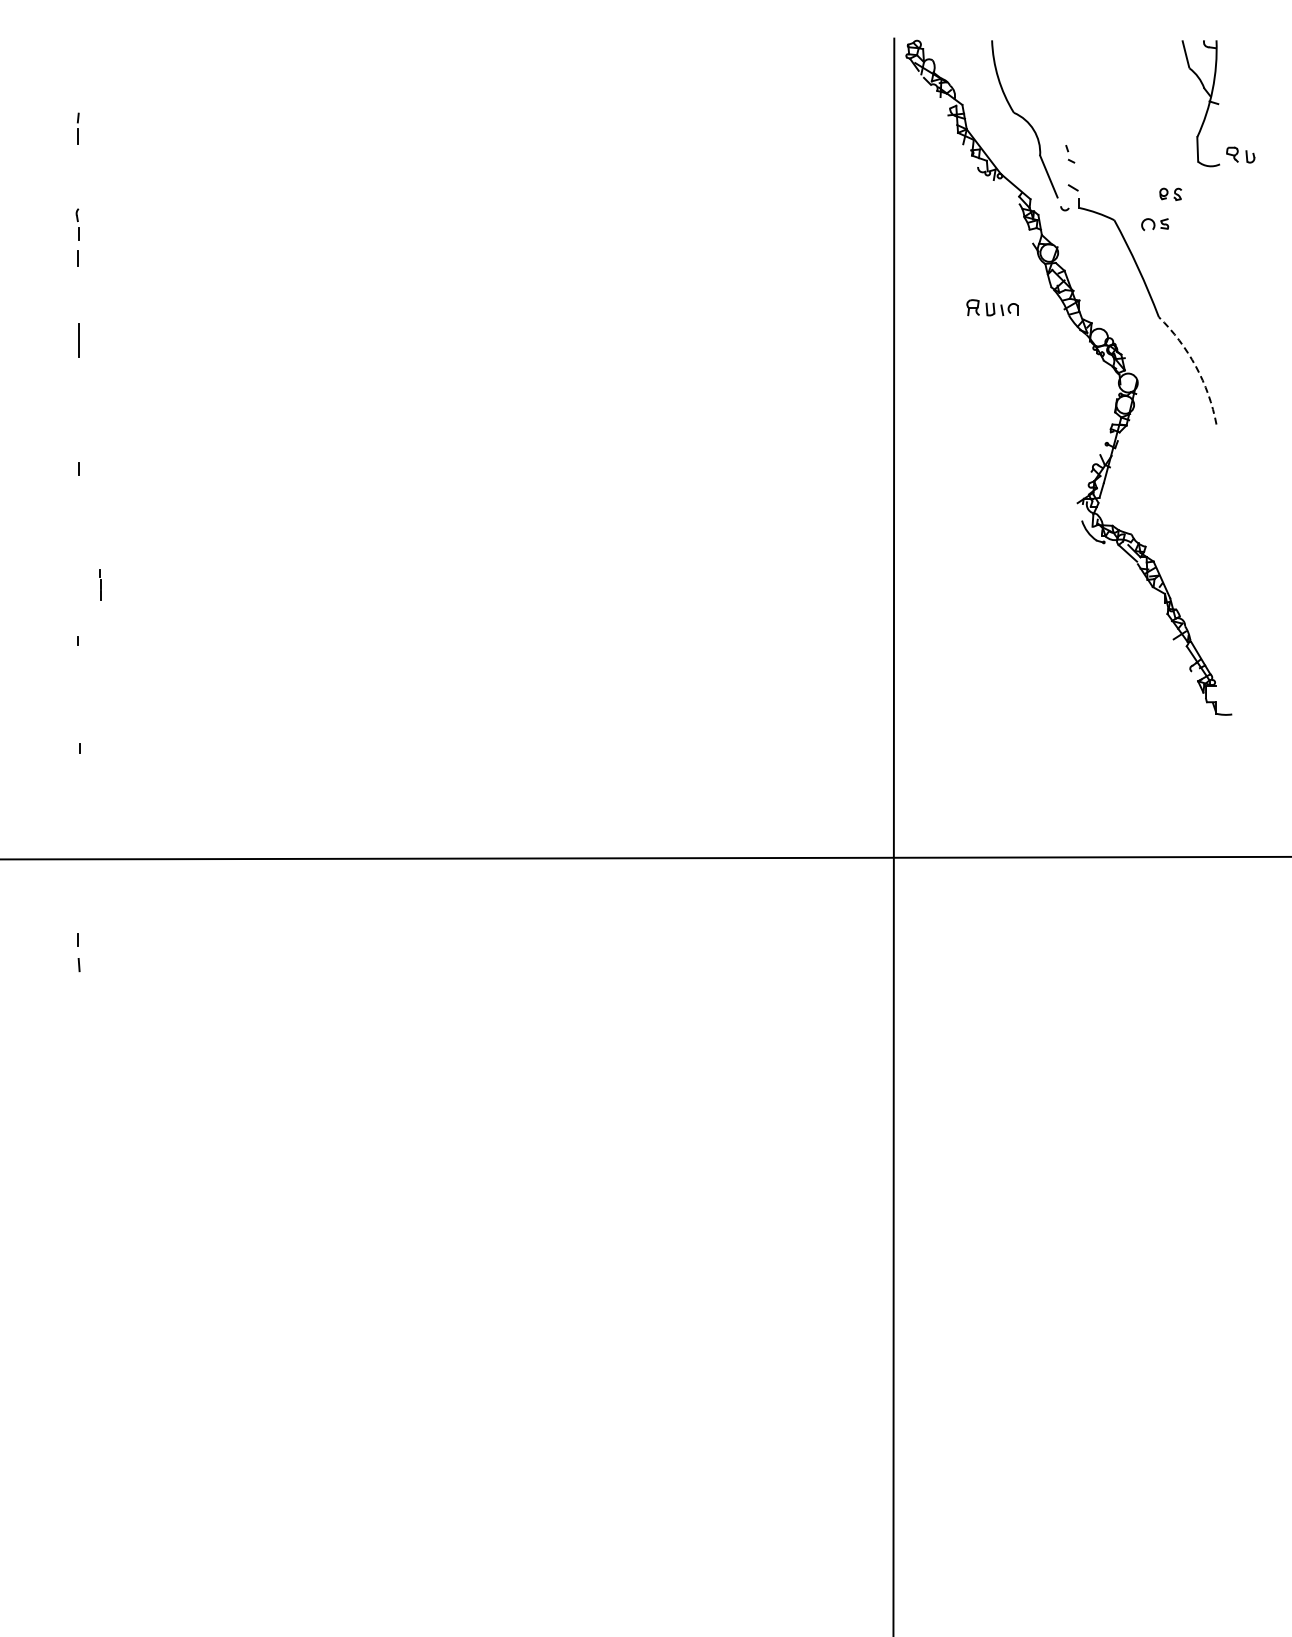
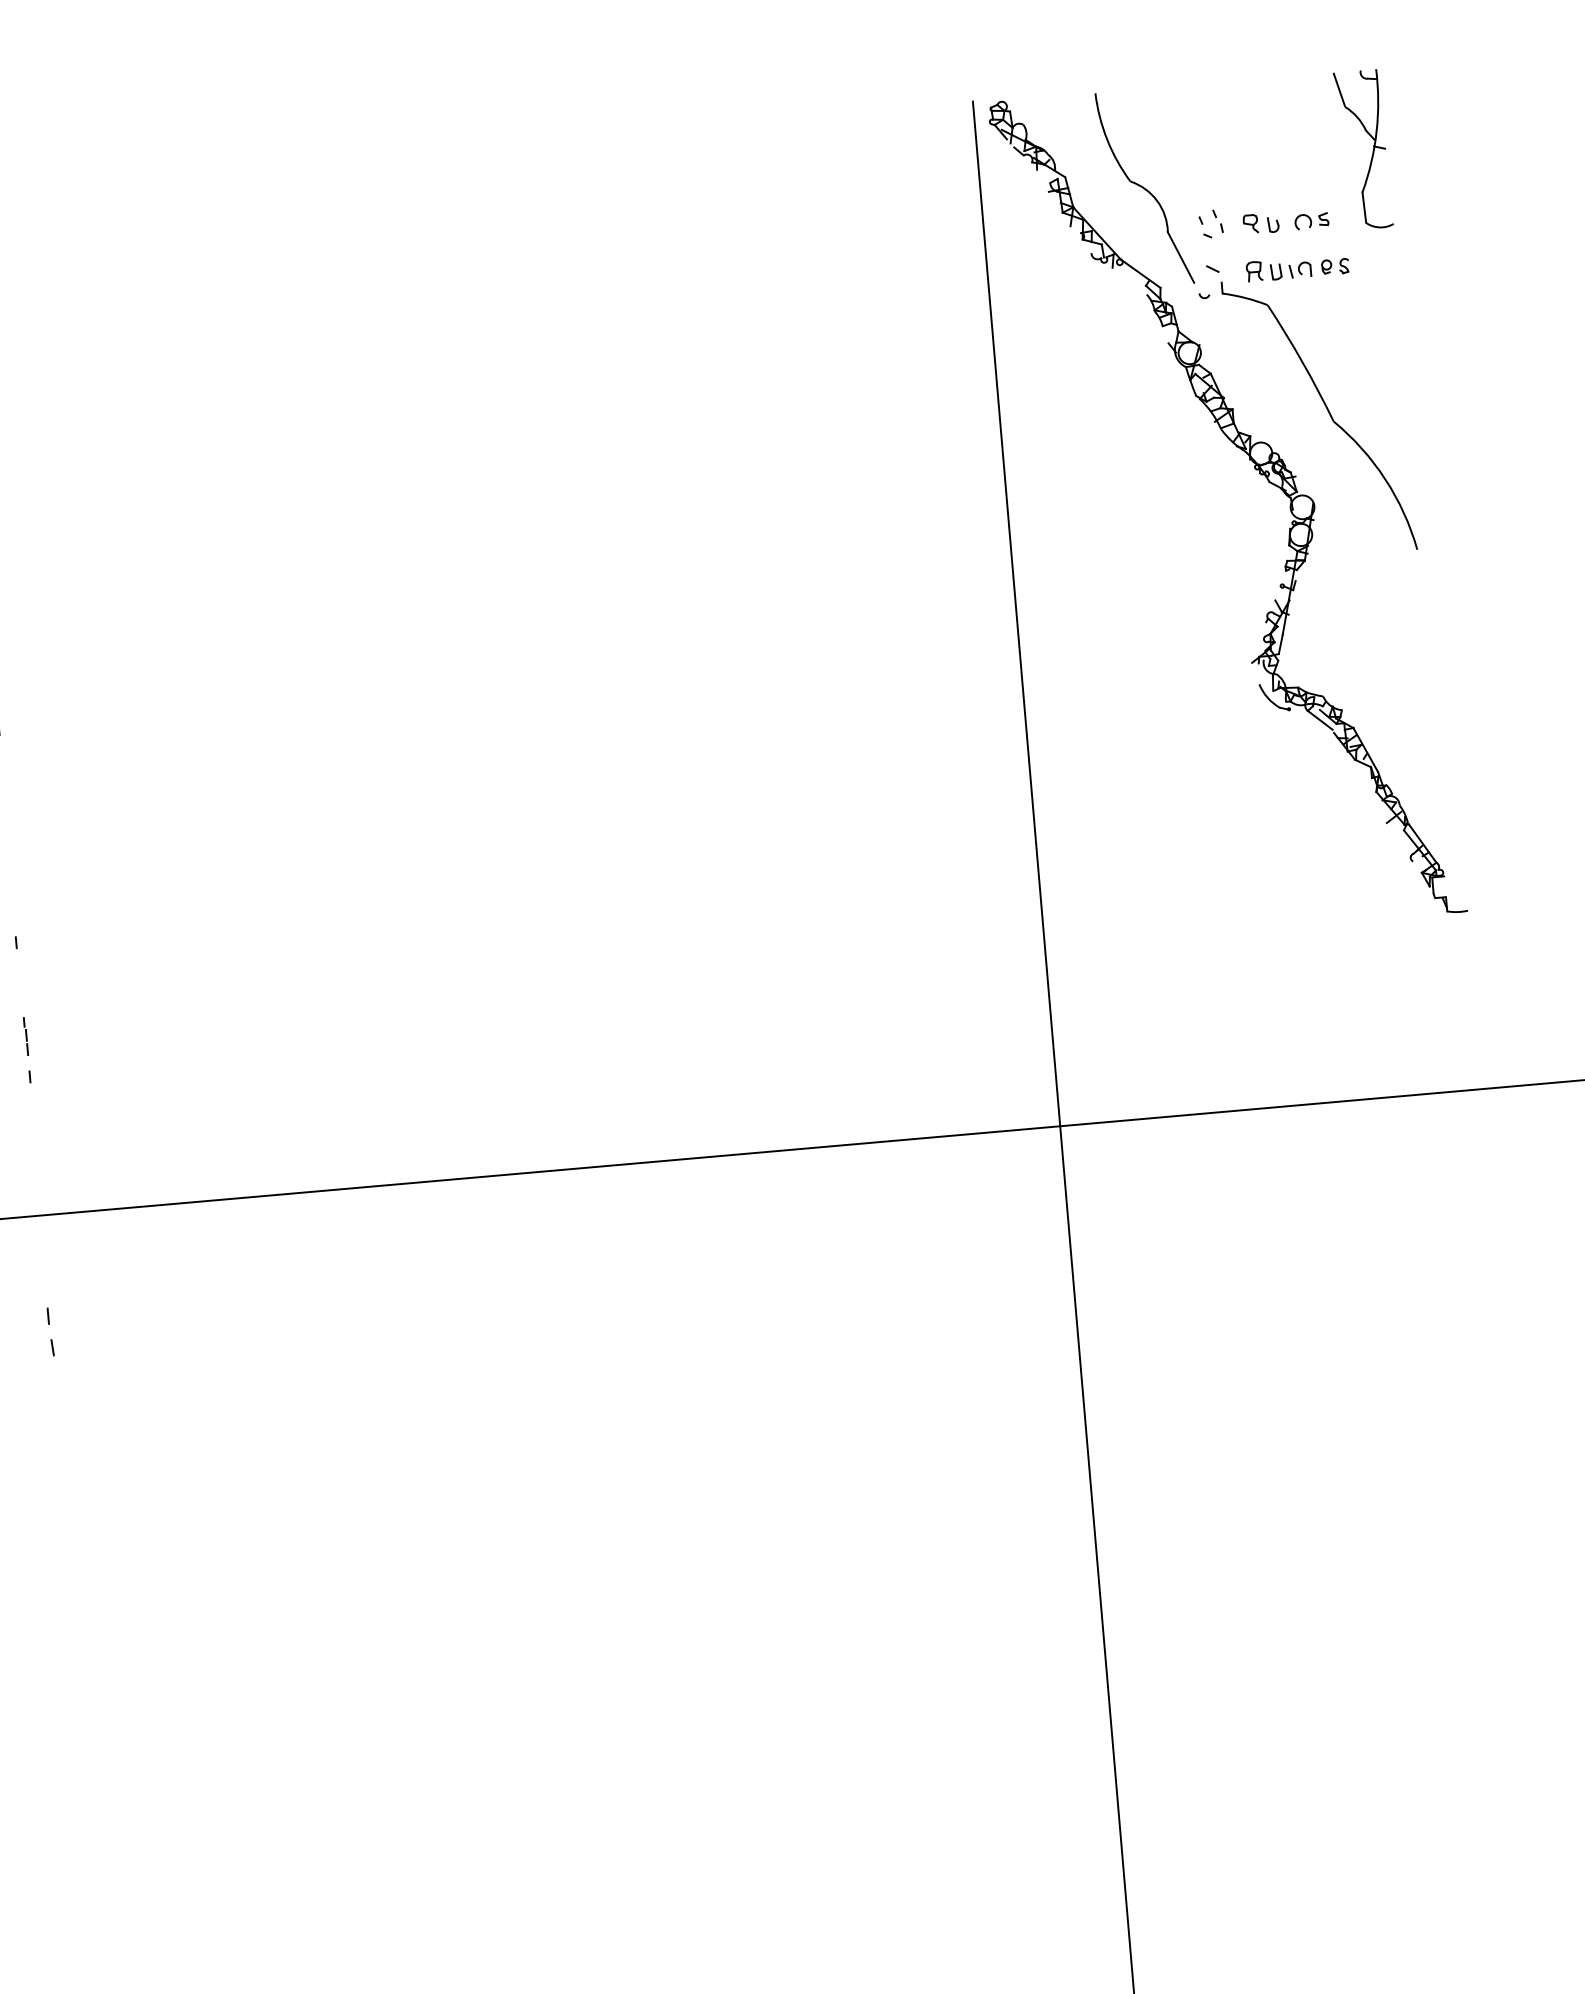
part: (1080, 149) -> (1217, 220), added
part: (1240, 154) -> (1260, 222), moved
part: (1155, 224) -> (1312, 221), moved
part: (992, 307) -> (1278, 269), moved
arc: (1195, 366) -> (1384, 479), dashed -> solid
line: (100, 584) -> (26, 1035), moved

